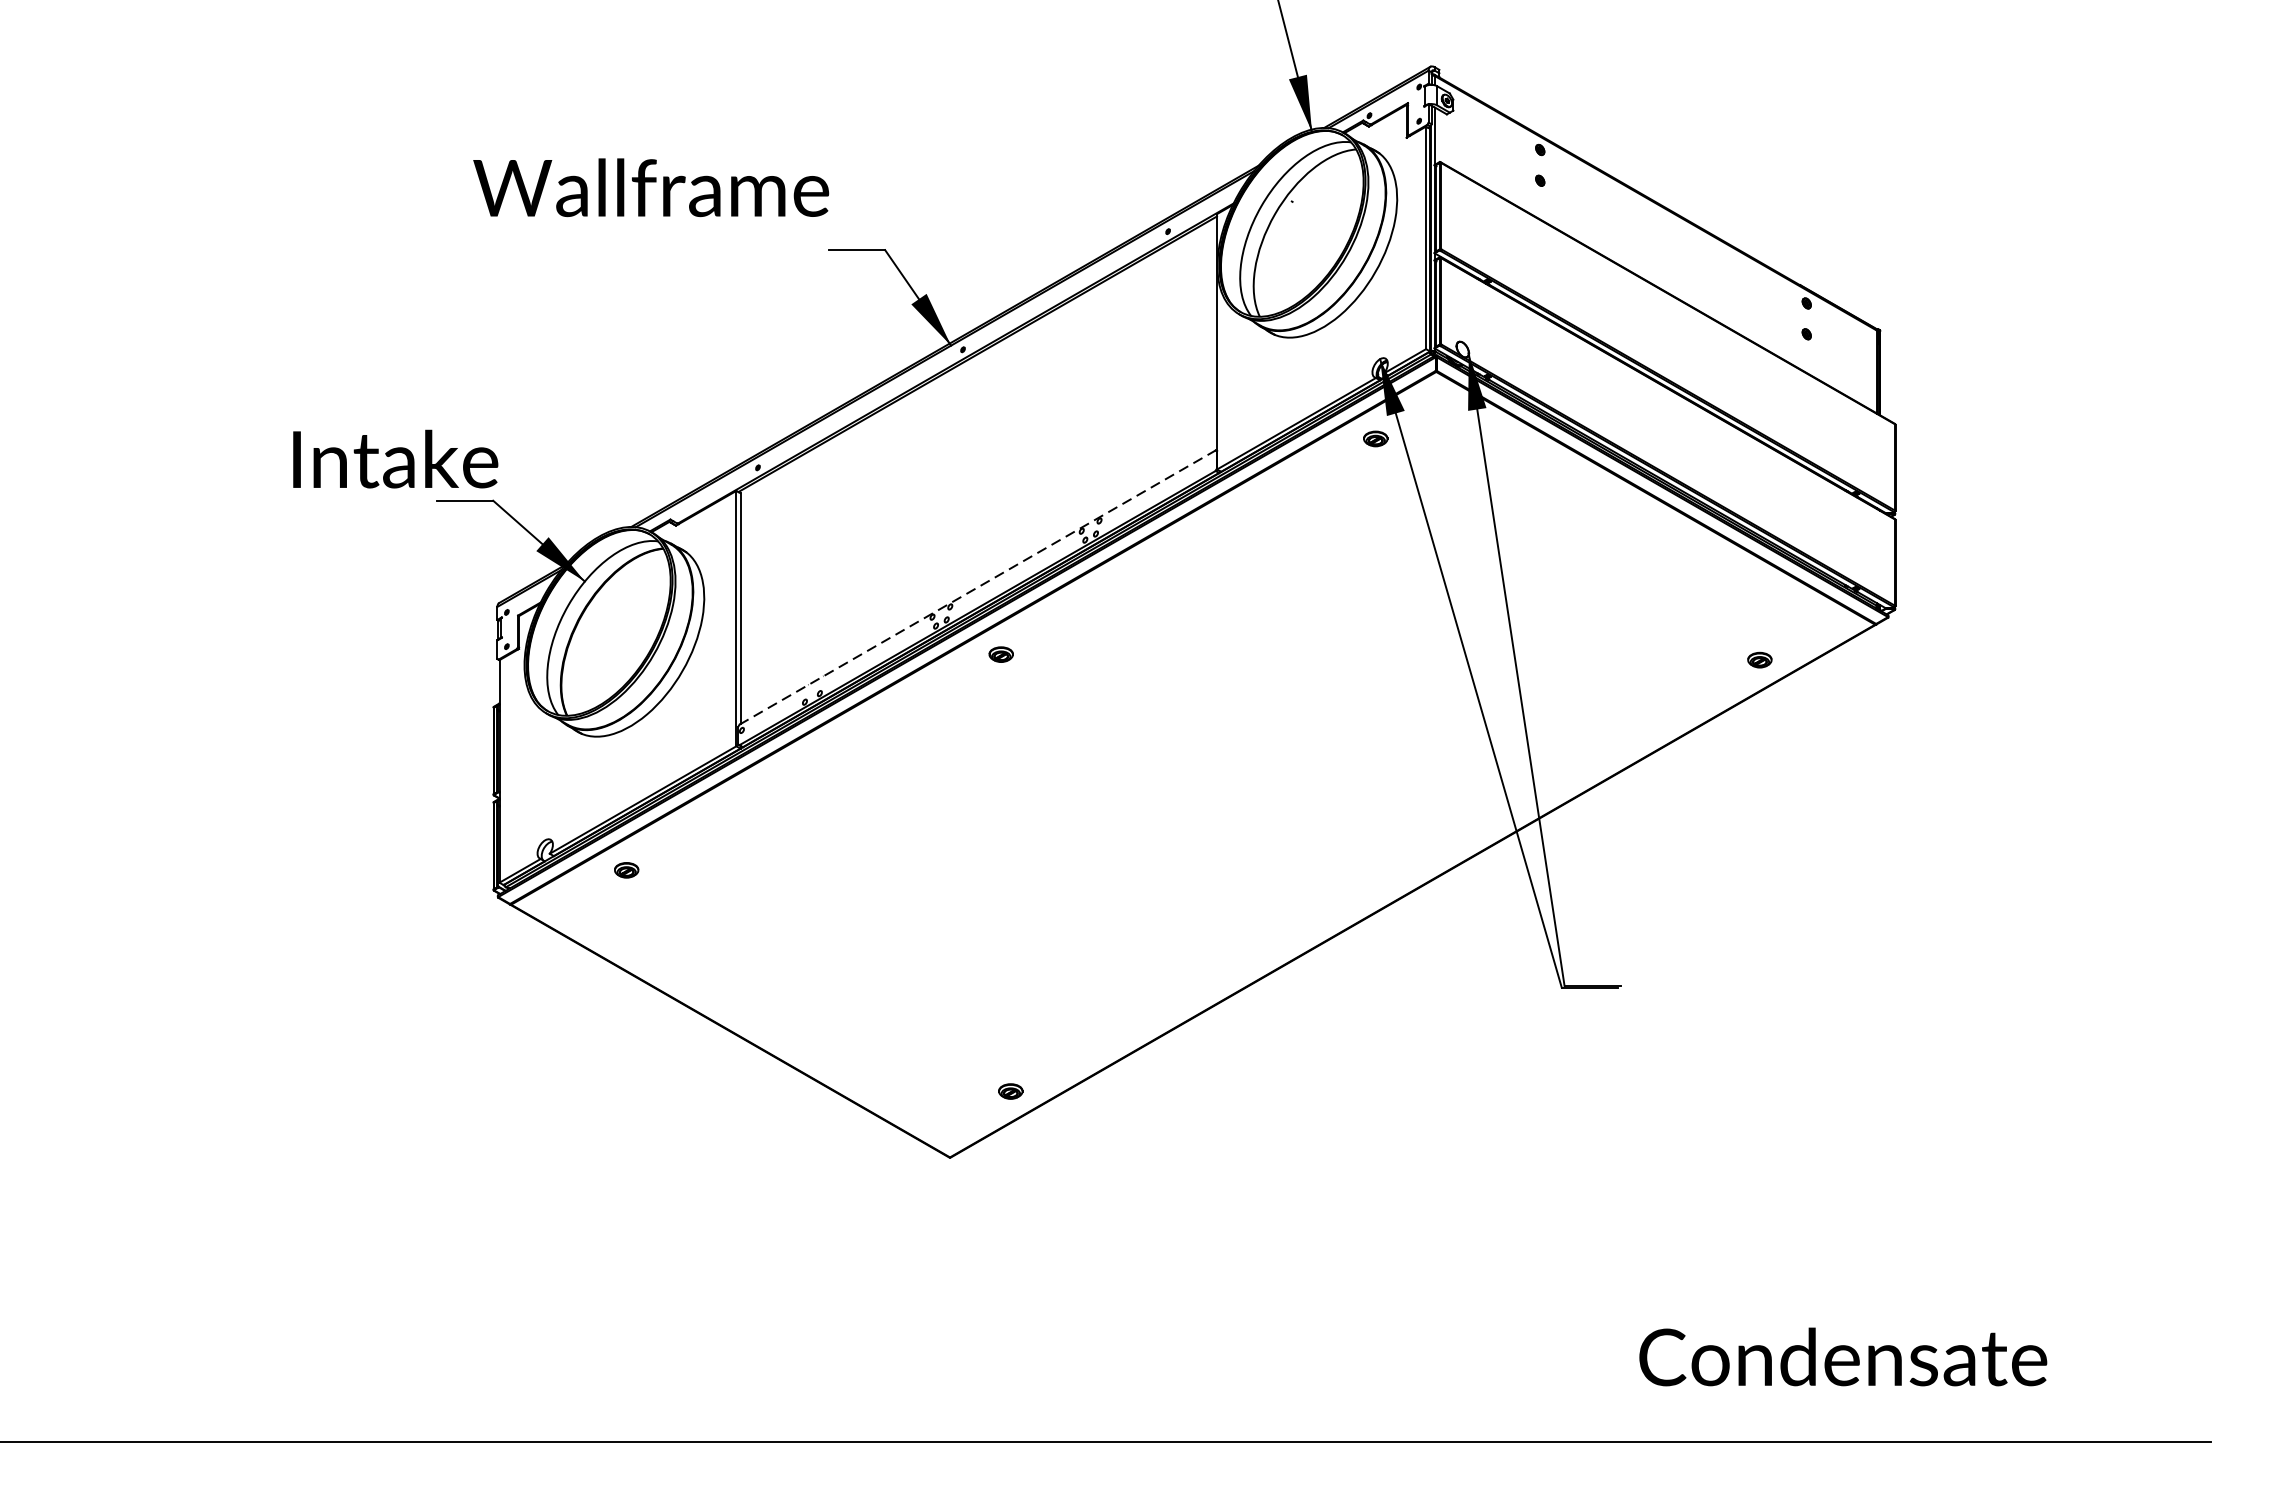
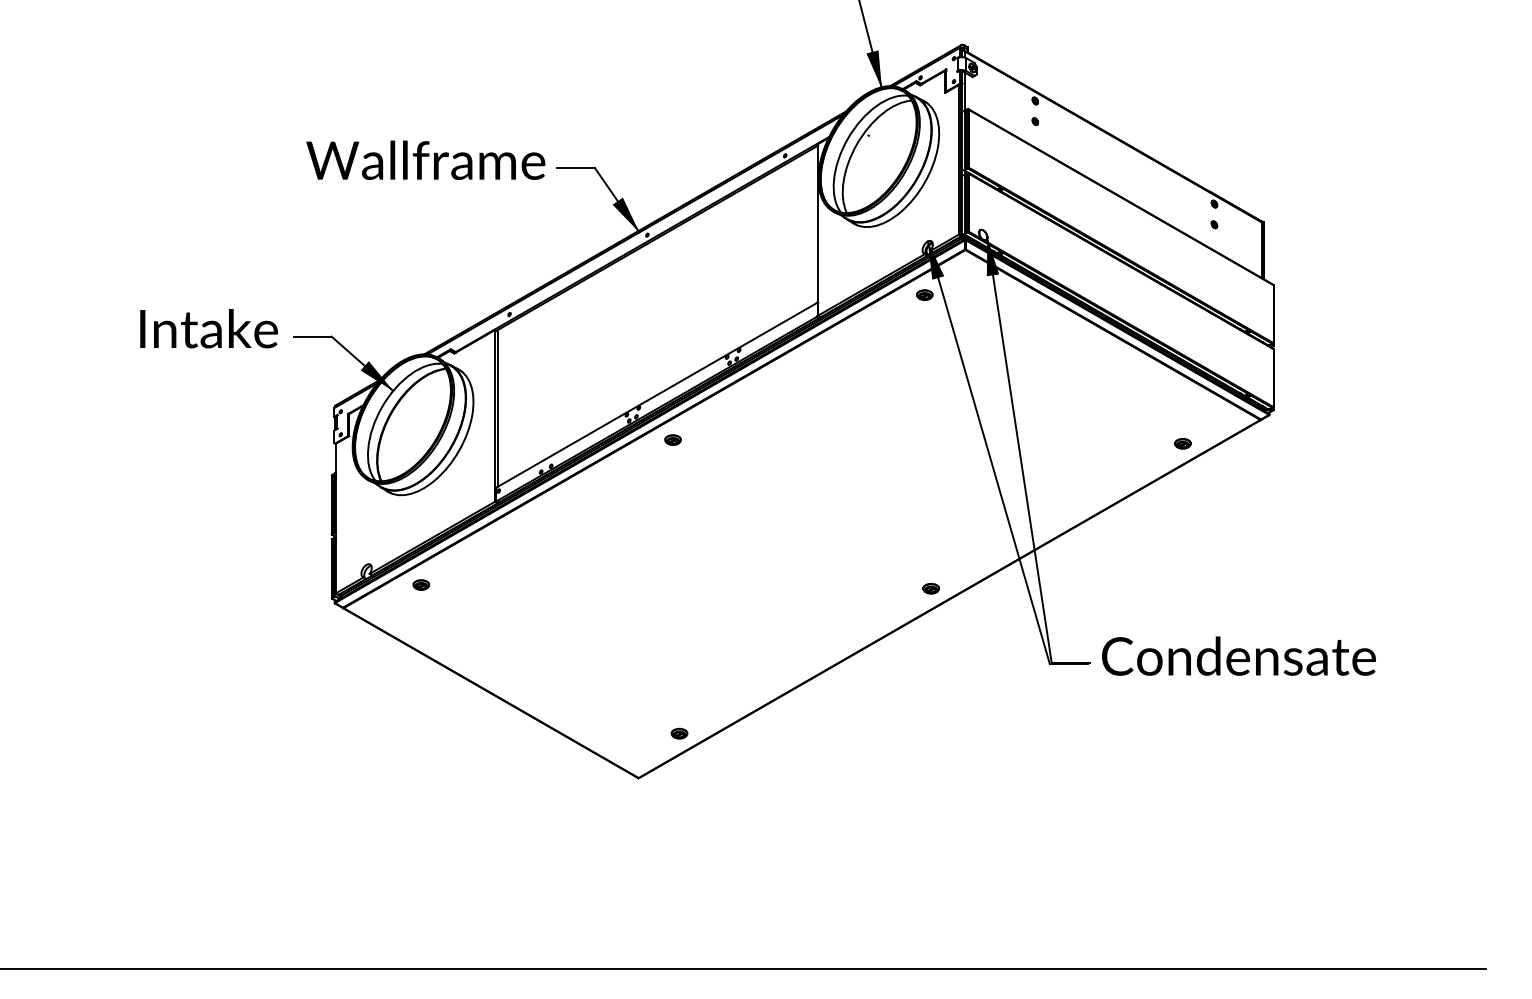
text: (650, 186) -> (425, 159), moved
text: (394, 458) -> (208, 328), moved
line: (978, 588) -> (657, 395), dashed -> solid
part: (1384, 875) -> (930, 588), added
text: (1842, 1356) -> (1238, 655), moved

